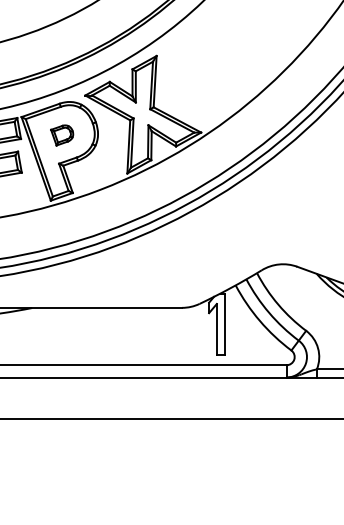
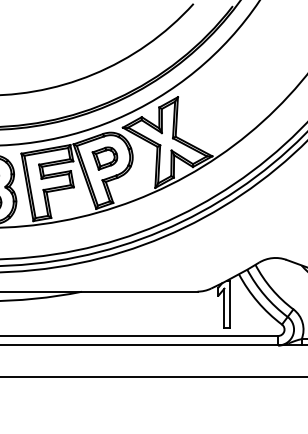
part: (61, 135) -> (104, 158), size x1.43

